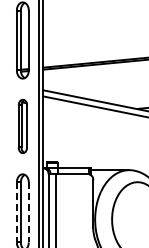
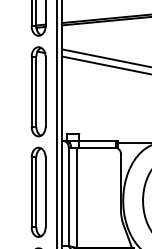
part: (22, 126) -> (38, 91), size x1.43
line: (16, 212) -> (31, 192), dashed -> solid
line: (28, 212) -> (45, 192), dashed -> solid

